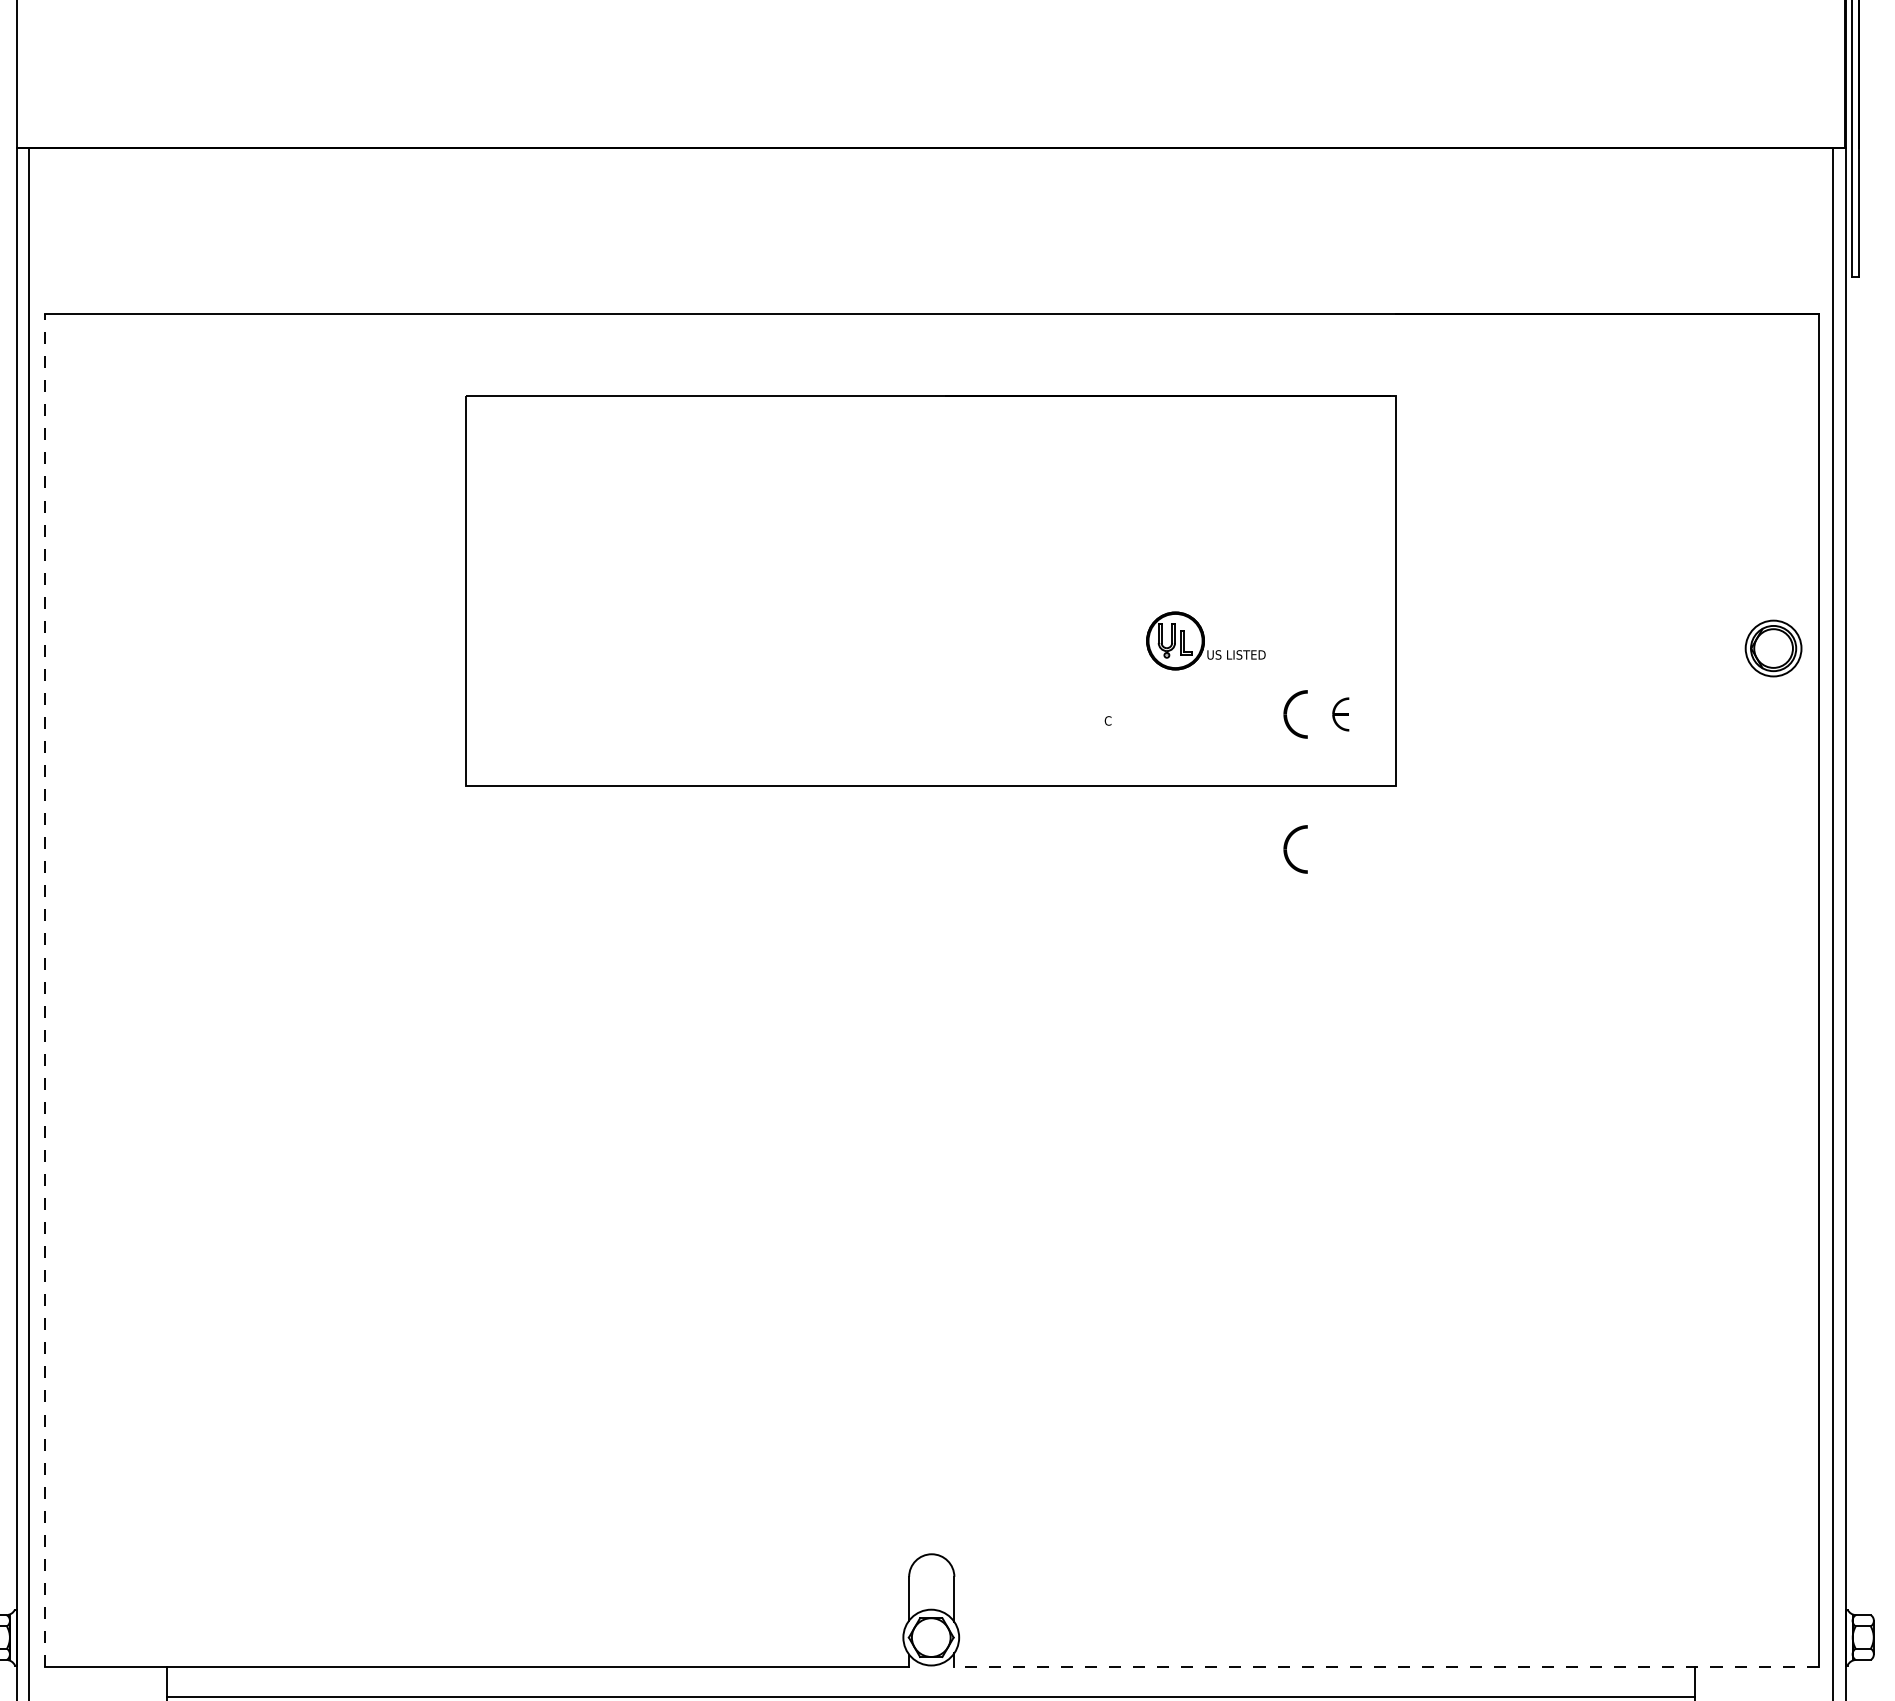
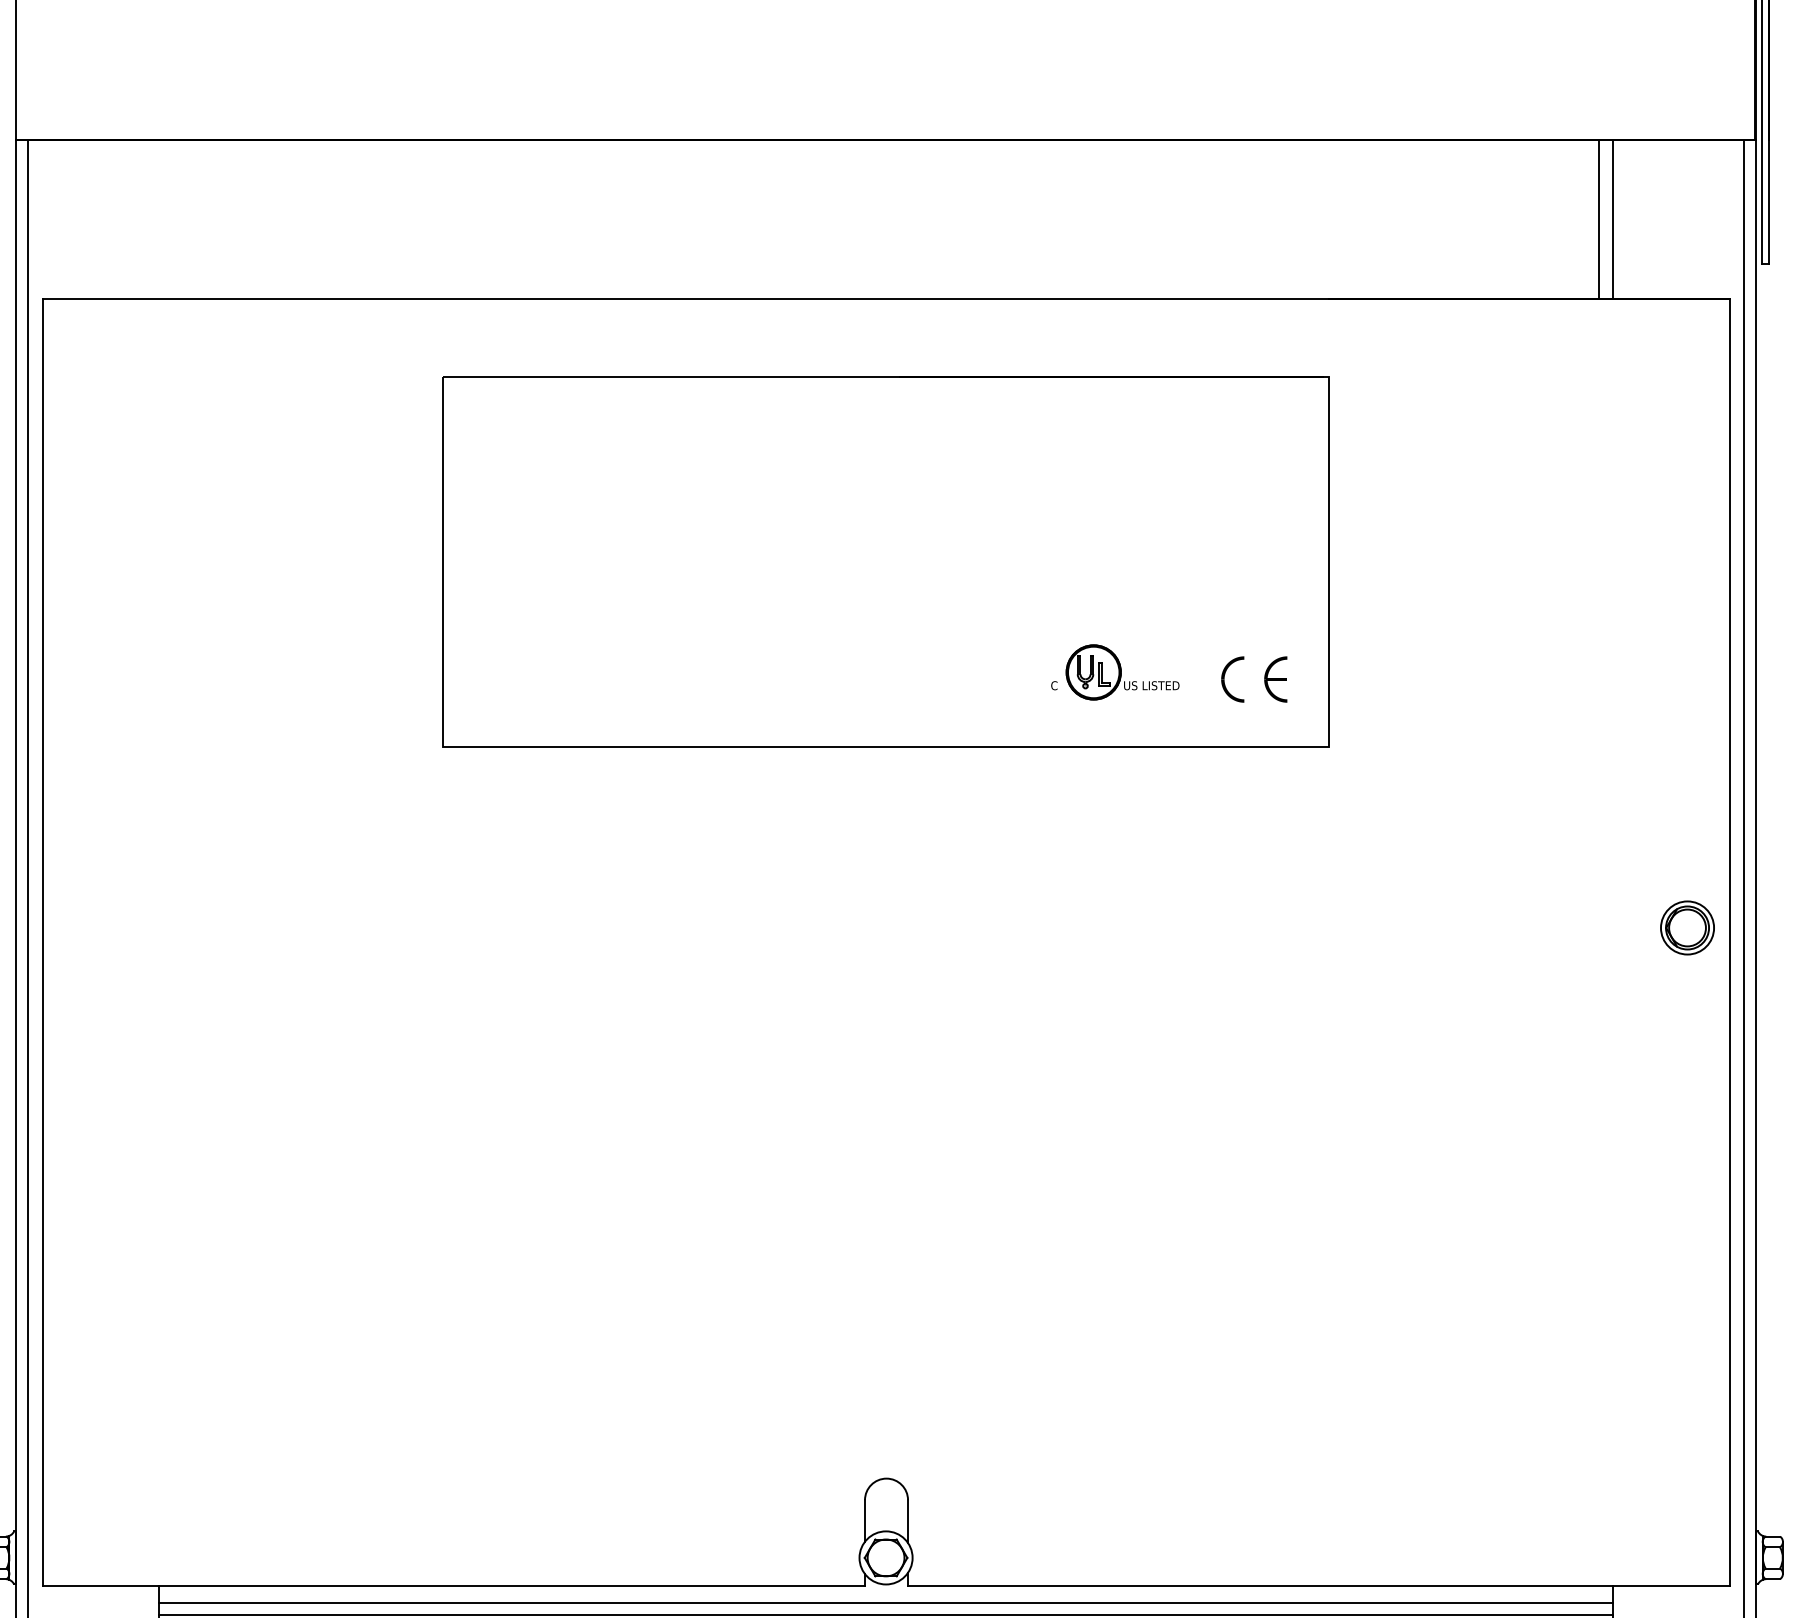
line: (1680, 230) -> (1598, 219), added
line: (1695, 230) -> (1613, 219), added
part: (1205, 640) -> (1122, 671), moved
part: (1773, 648) -> (1687, 927), moved
part: (1340, 714) -> (1275, 679), size x1.43
part: (1287, 847) -> (1225, 806), removed
line: (44, 990) -> (42, 942), dashed -> solid
line: (1386, 1667) -> (1319, 1586), dashed -> solid
line: (931, 1684) -> (886, 1602), added

